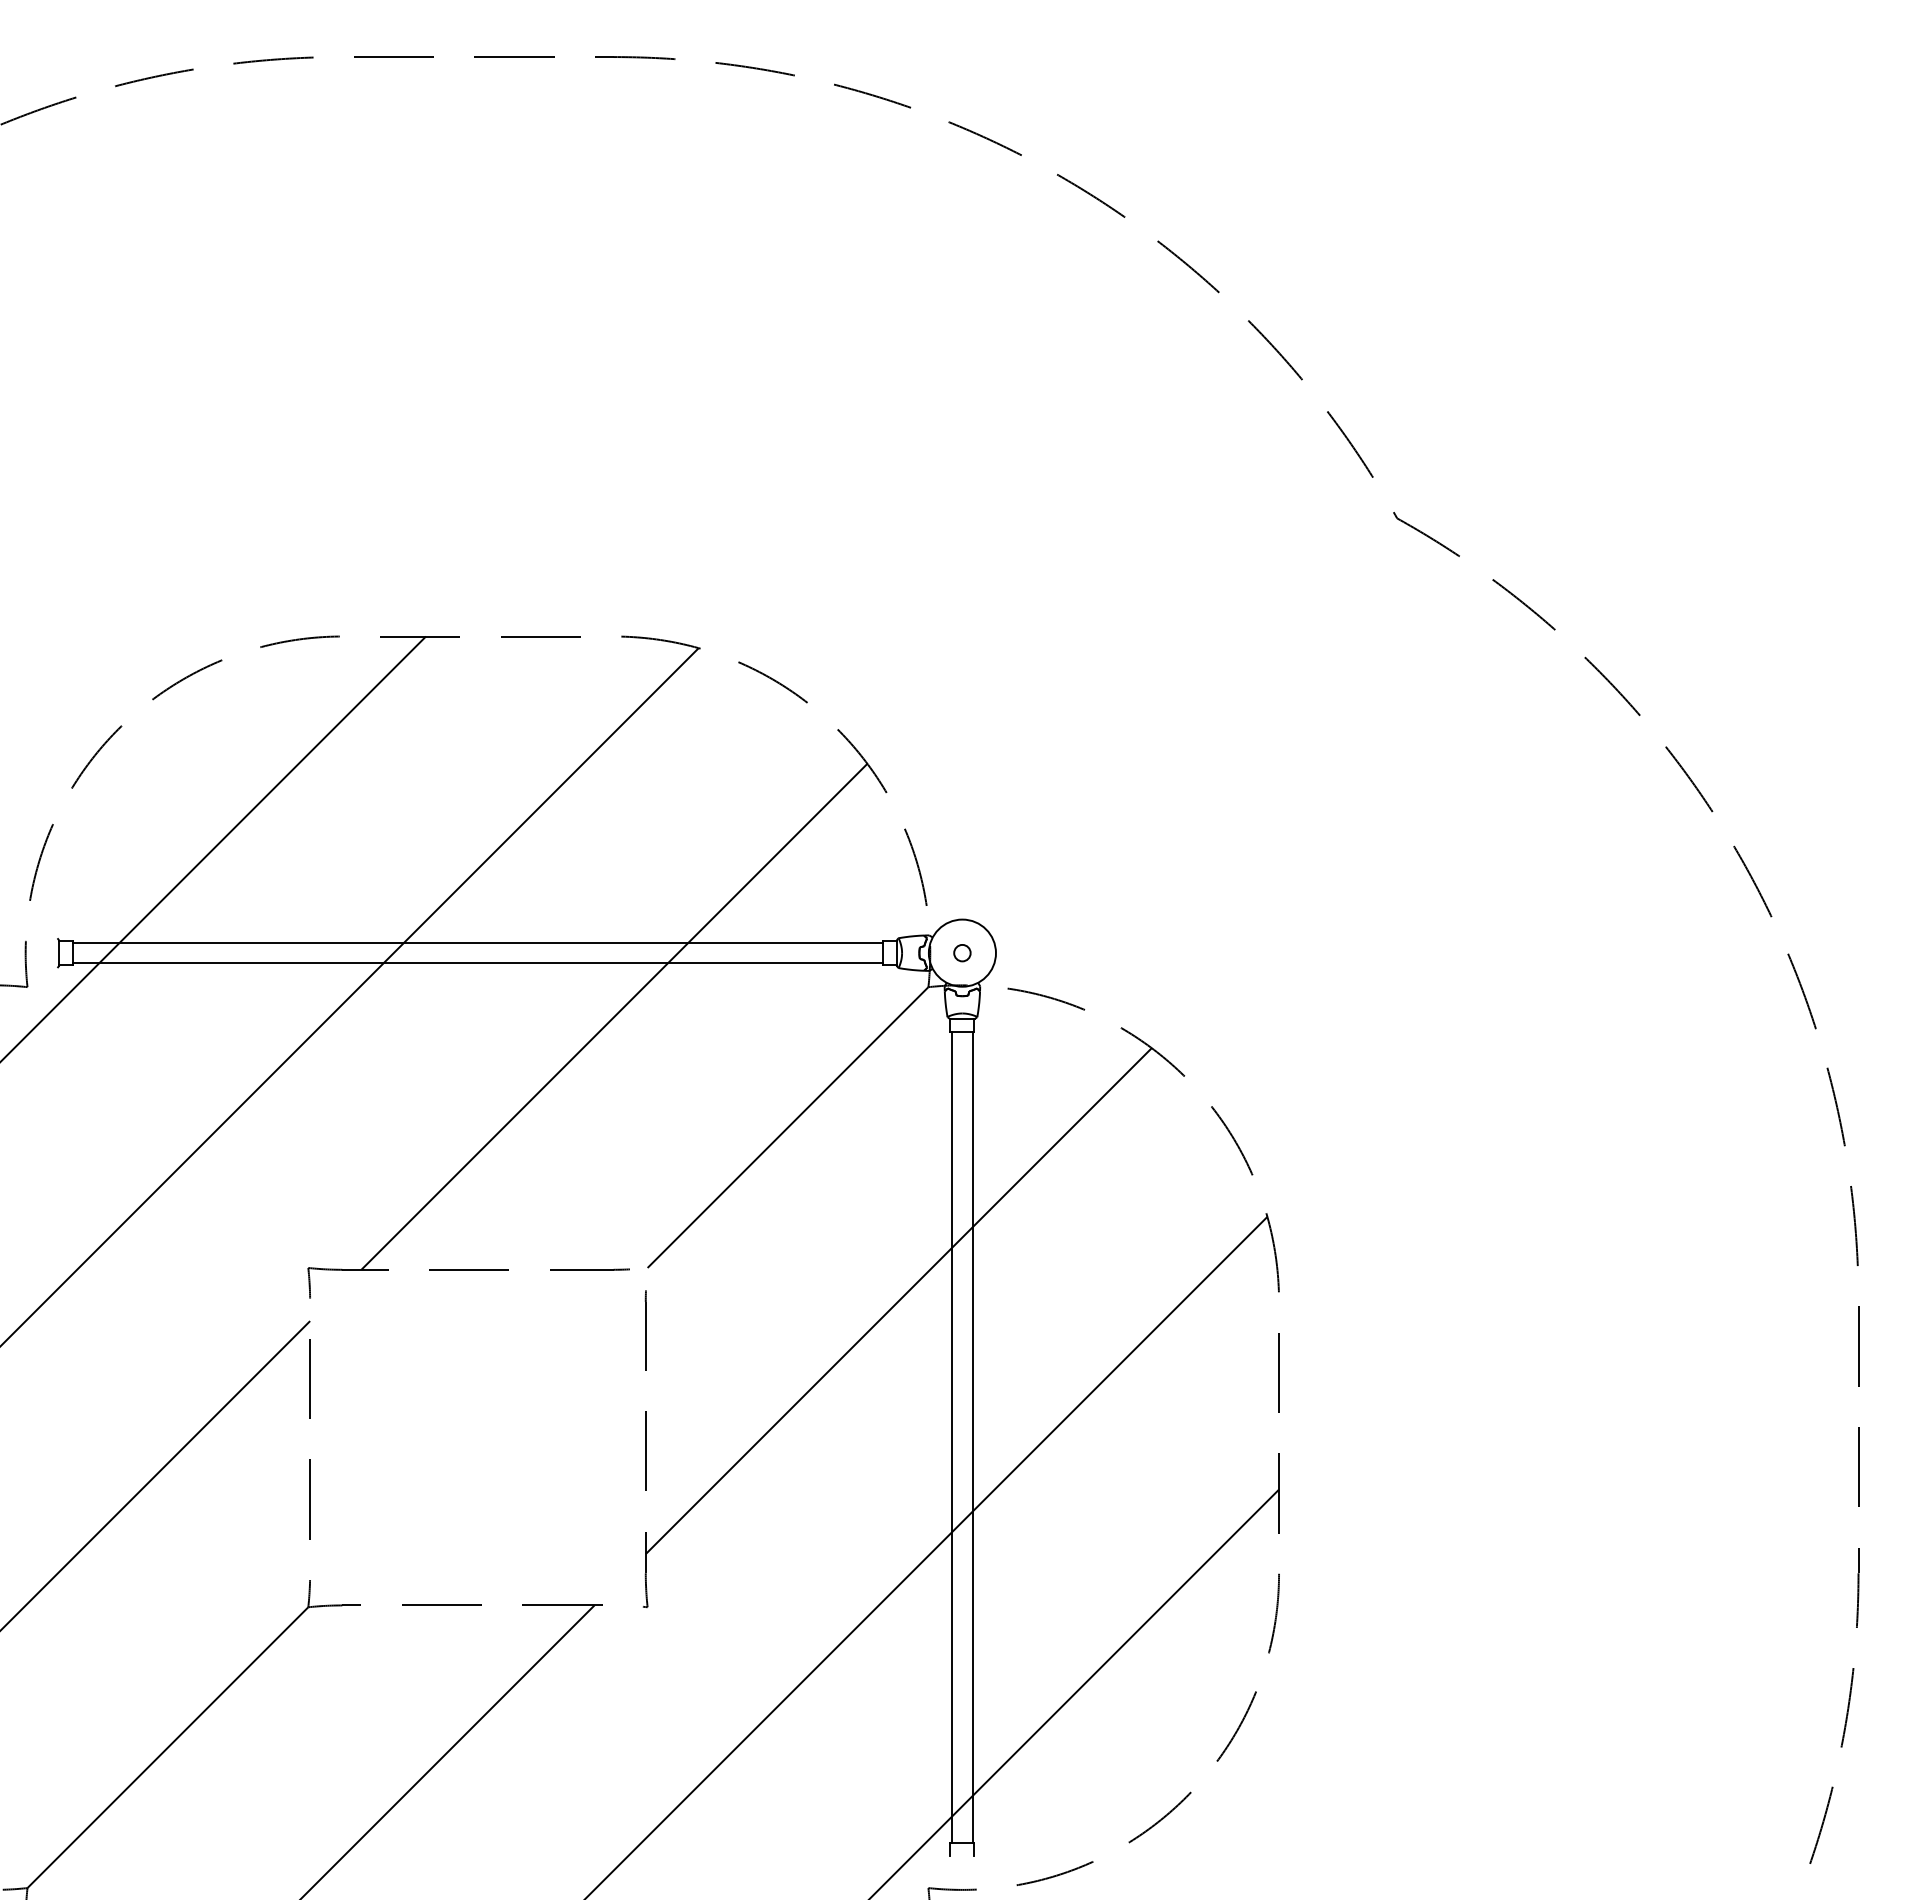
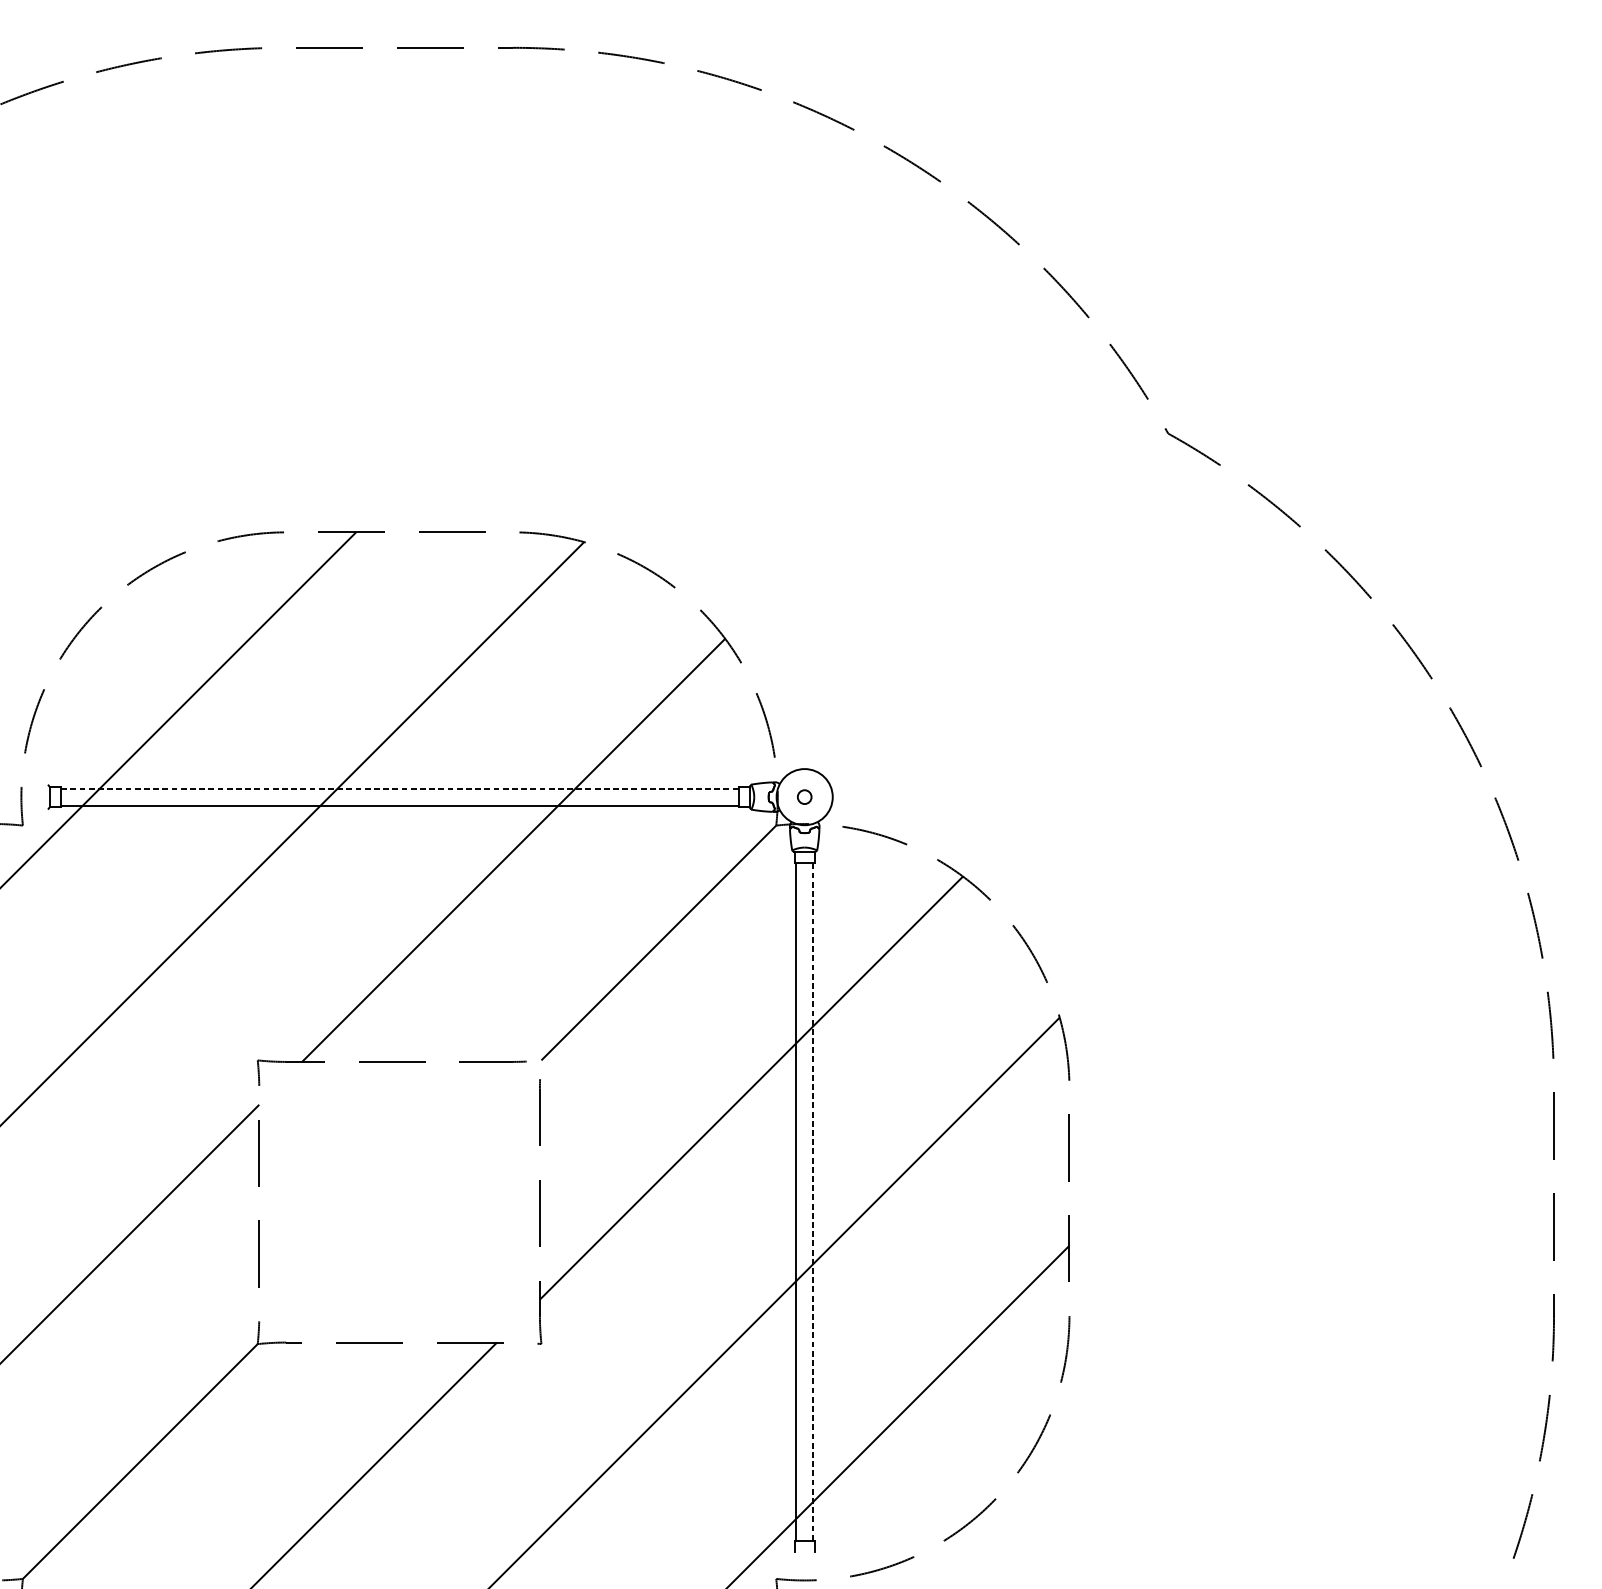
line: (477, 943) -> (399, 789), solid -> dashed
line: (972, 1438) -> (813, 1202), solid -> dashed

